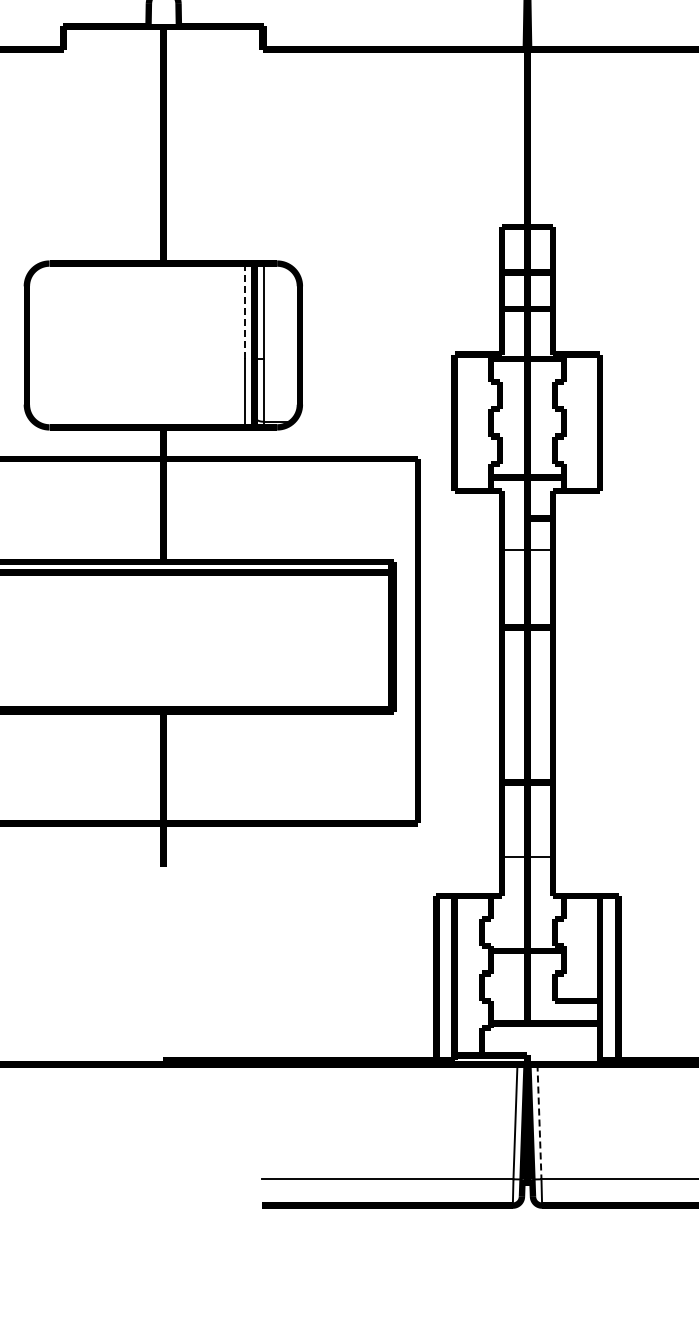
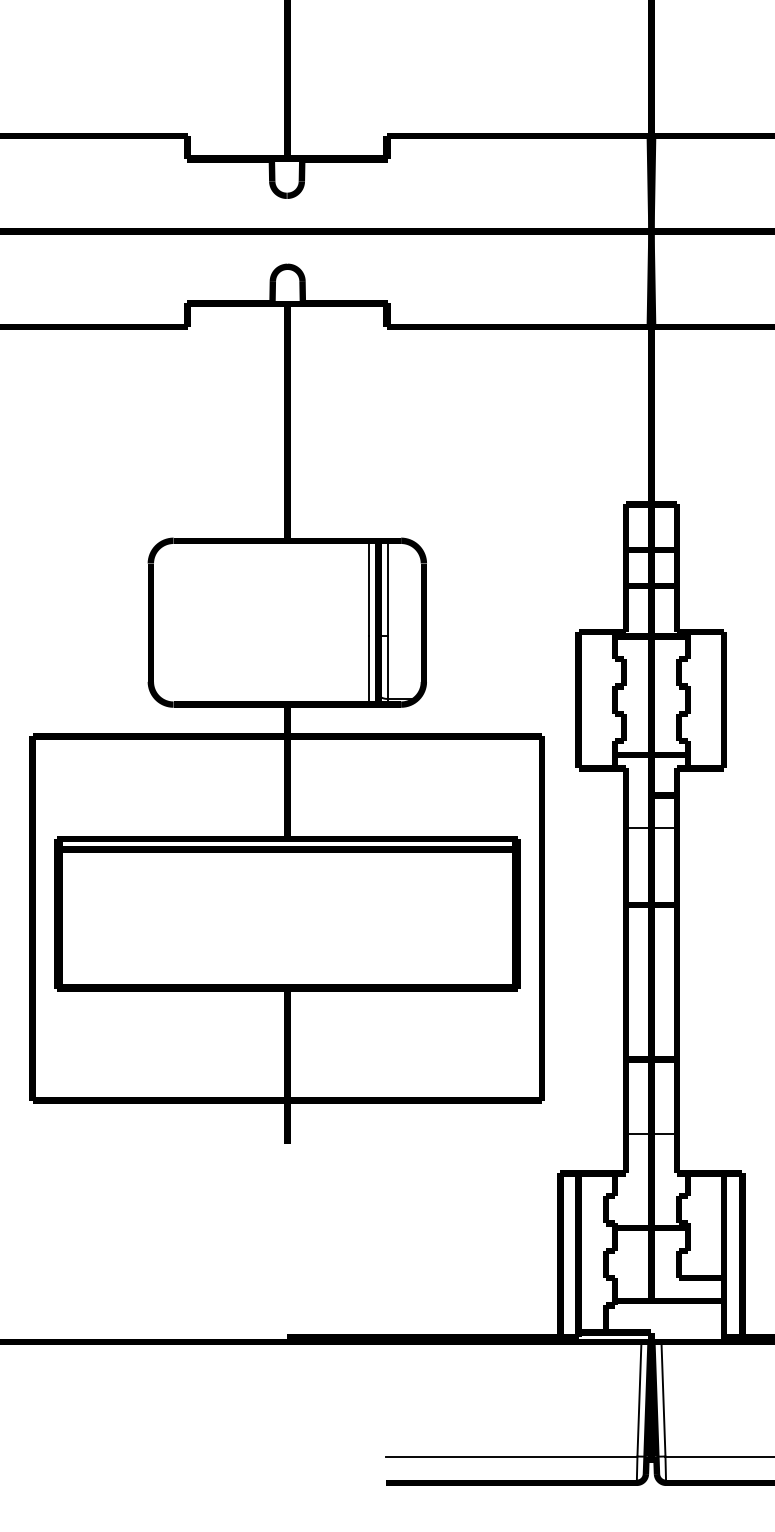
line: (245, 311) -> (369, 588), dashed -> solid
line: (539, 1122) -> (663, 1399), dashed -> solid

